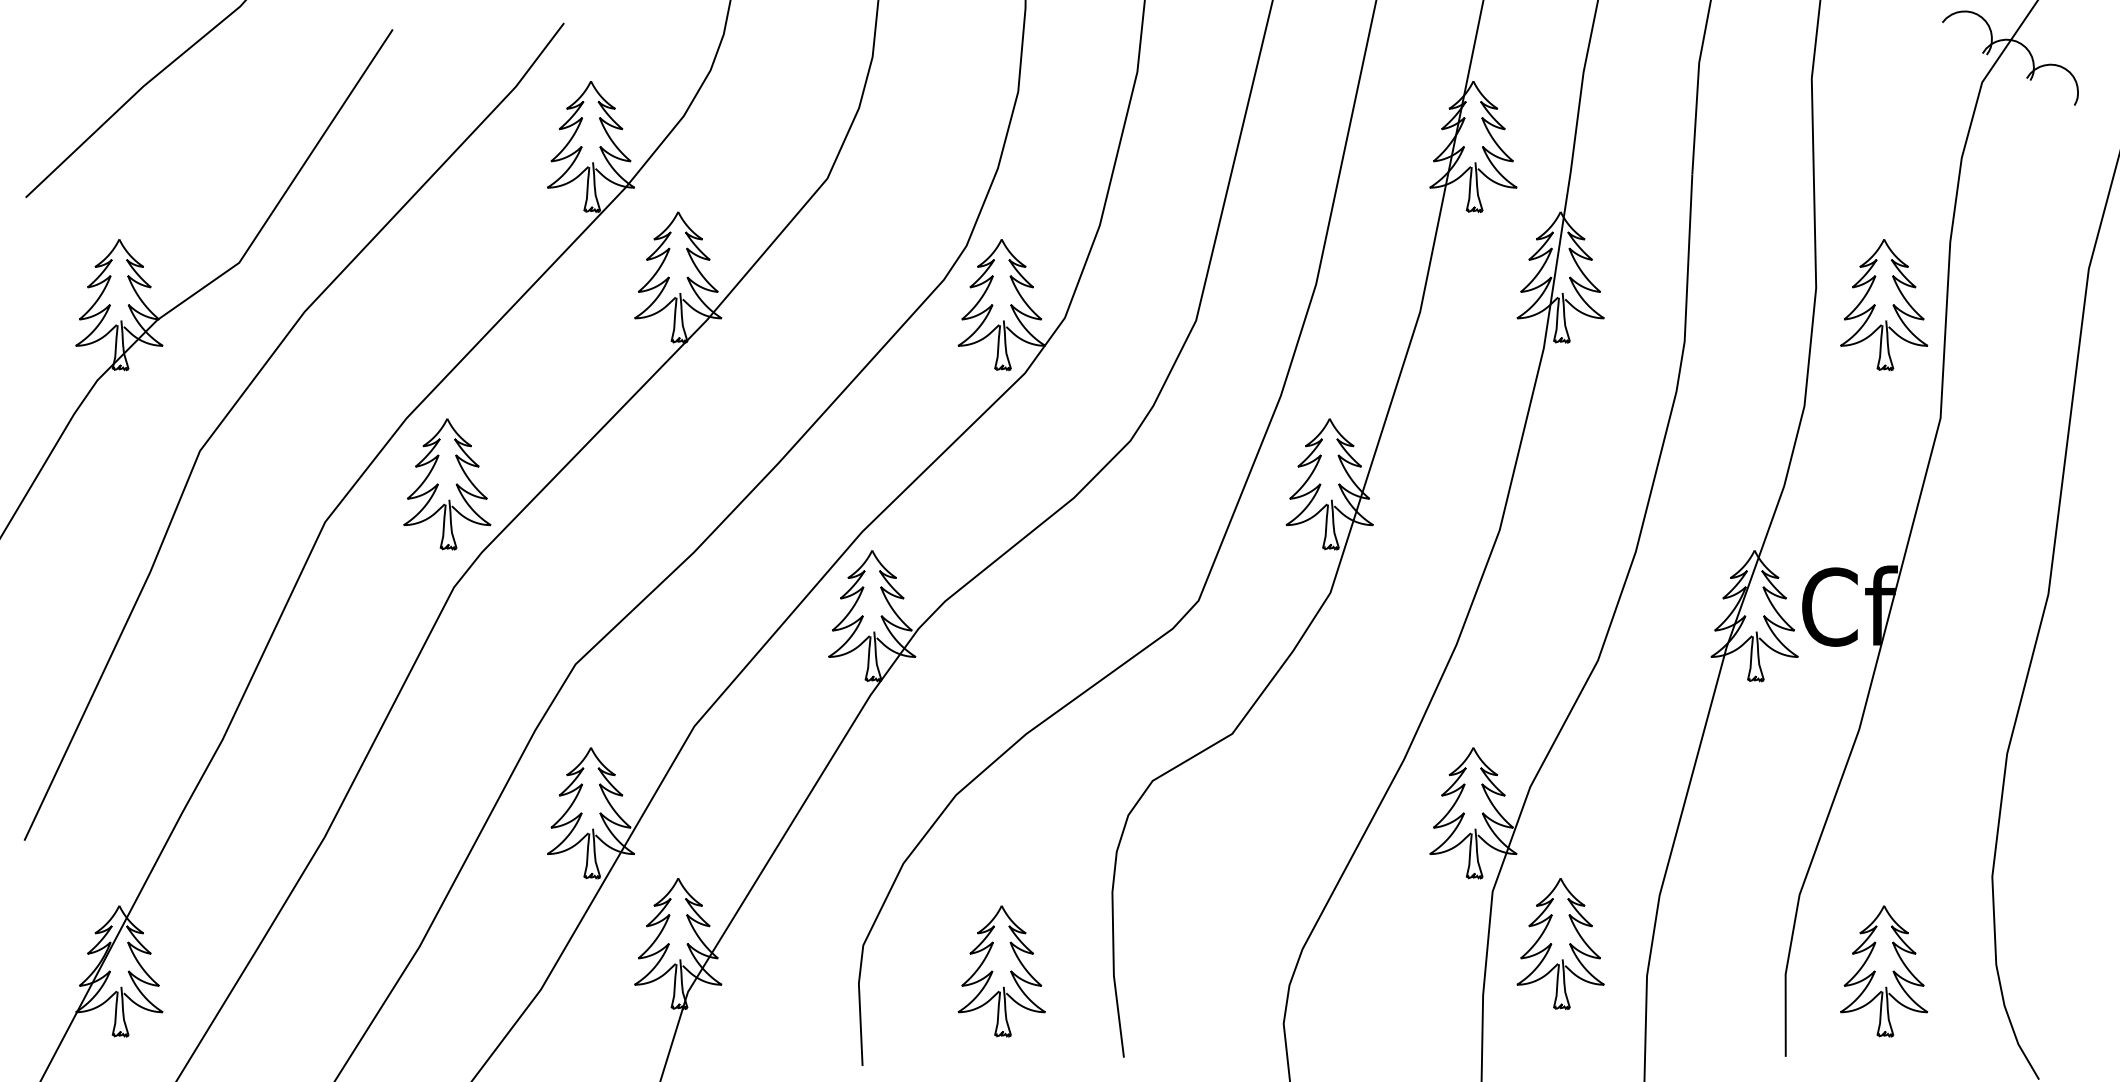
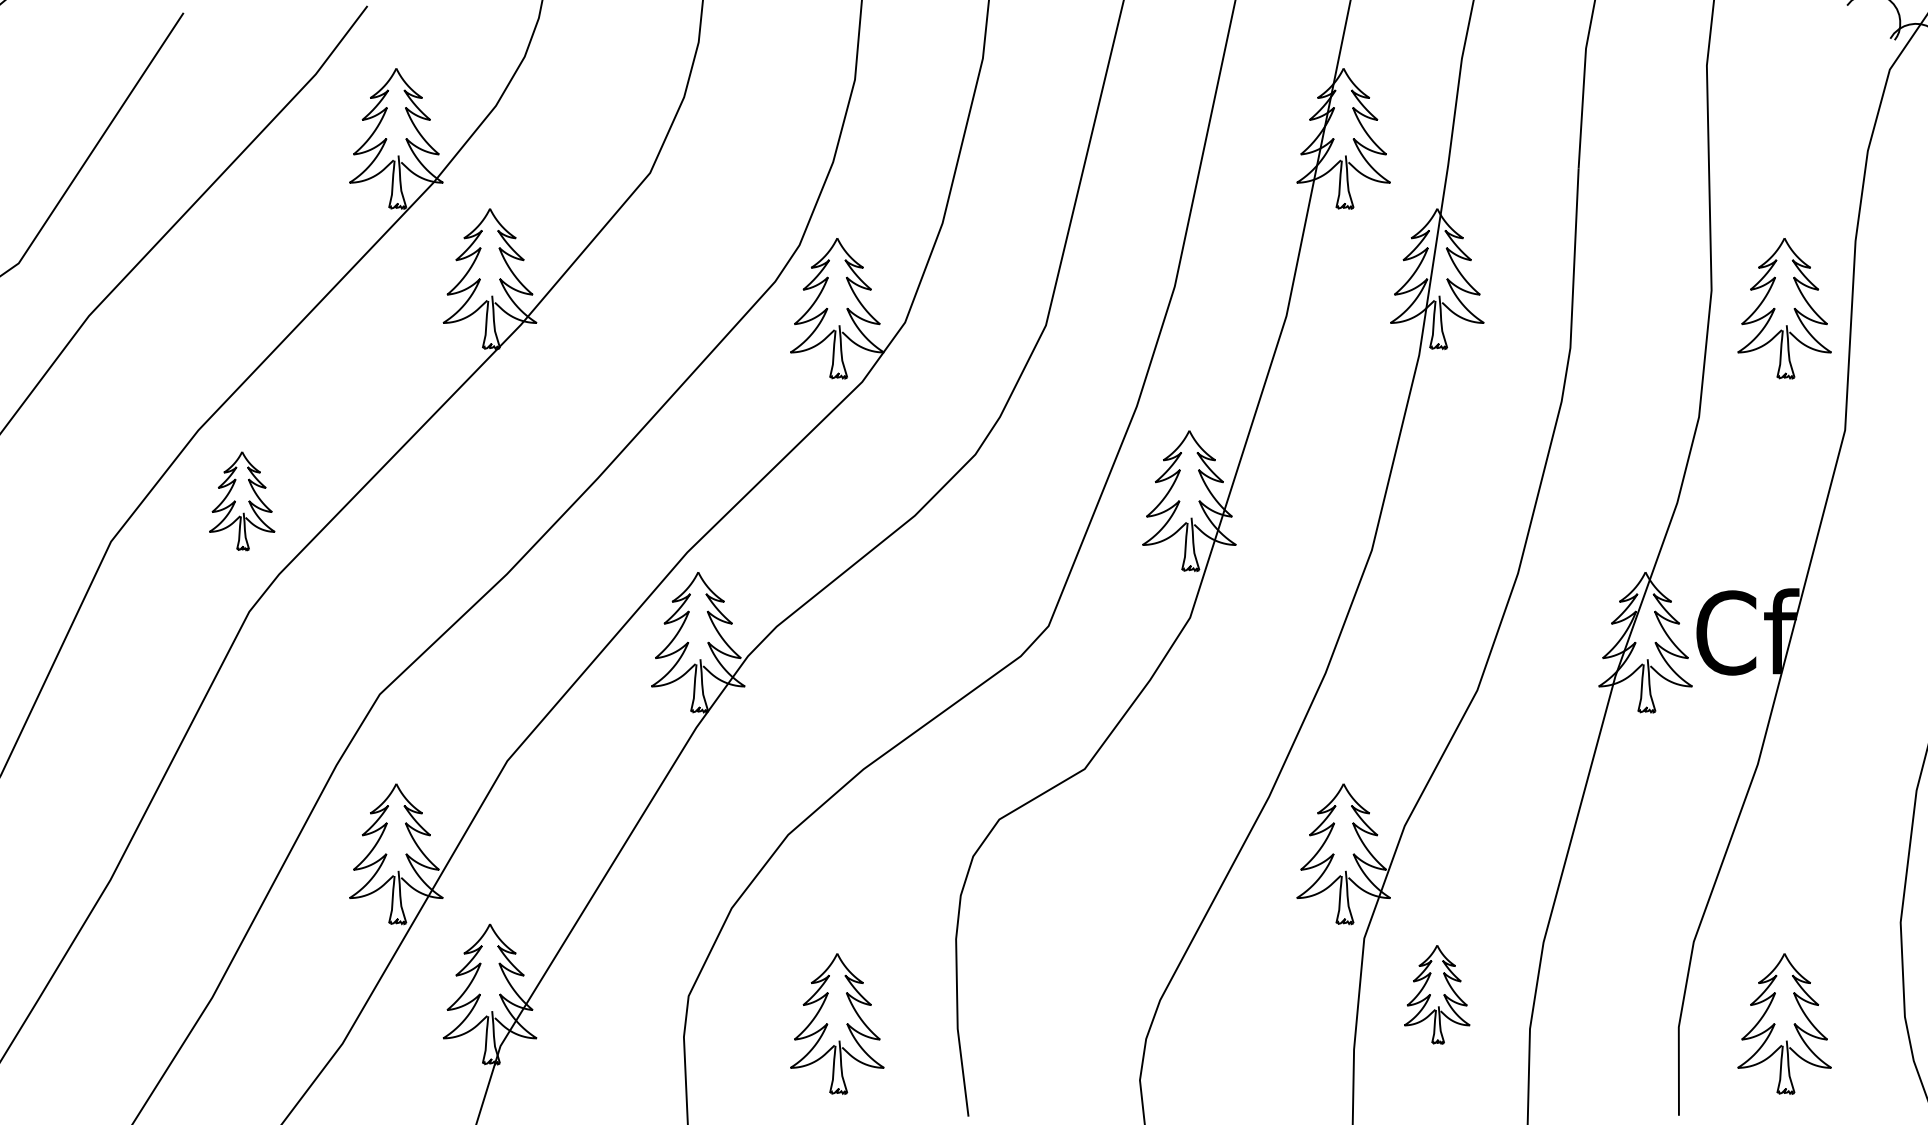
part: (447, 484) -> (242, 501), size x0.7
part: (1560, 944) -> (1437, 995), size x0.7

